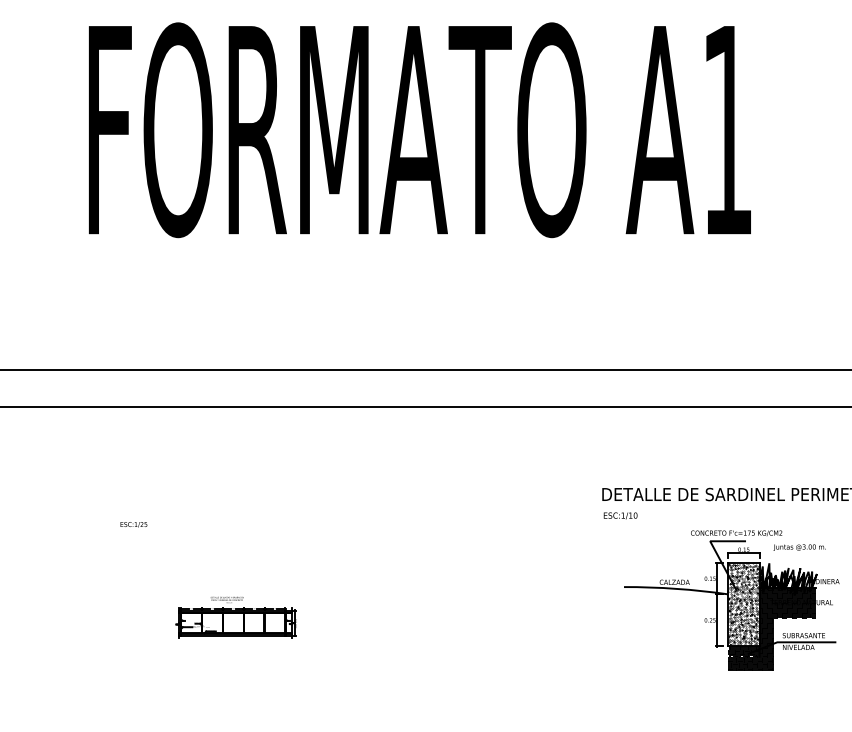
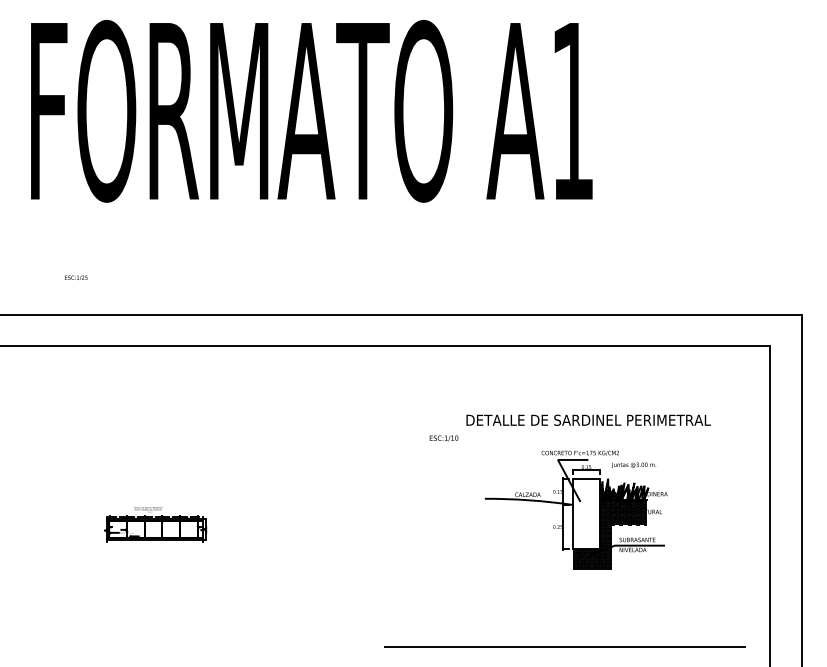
text: (620, 515) -> (443, 438), moved
text: (133, 524) -> (75, 277), moved
hatch: (743, 604) -> (586, 513), removed

